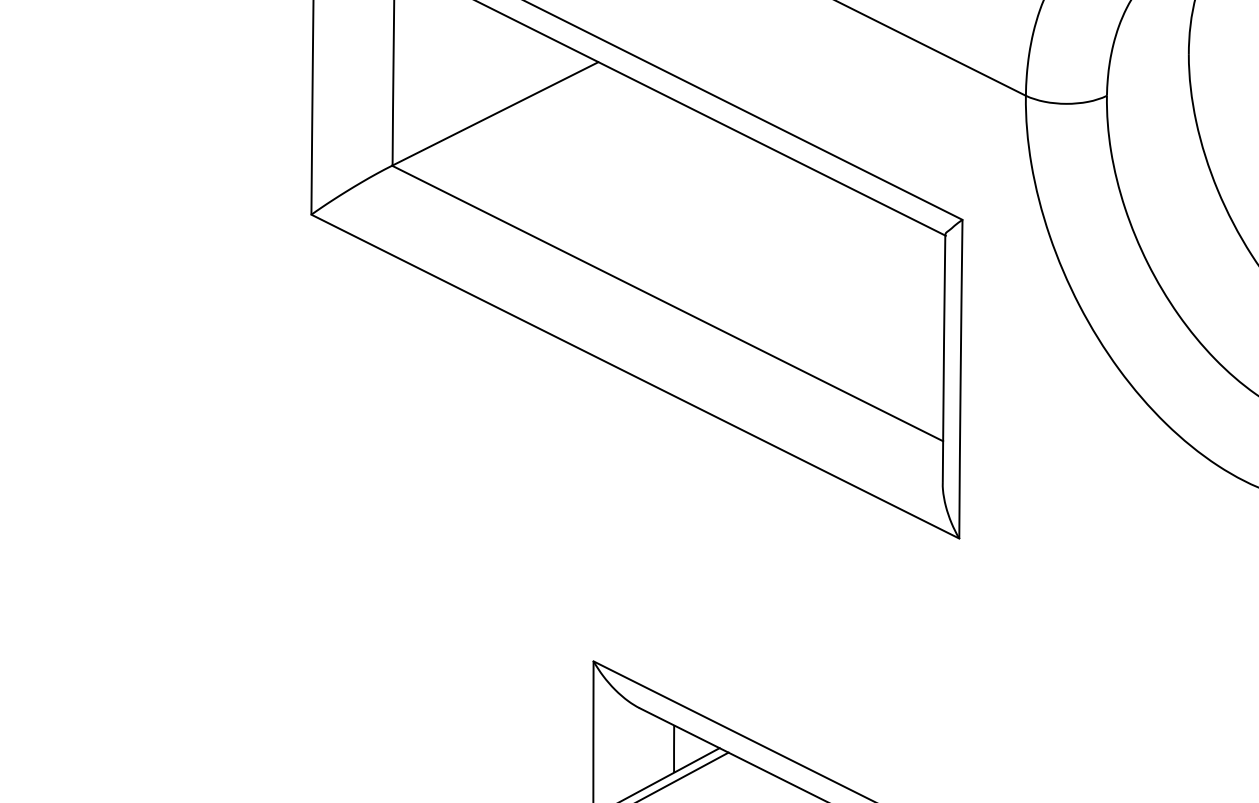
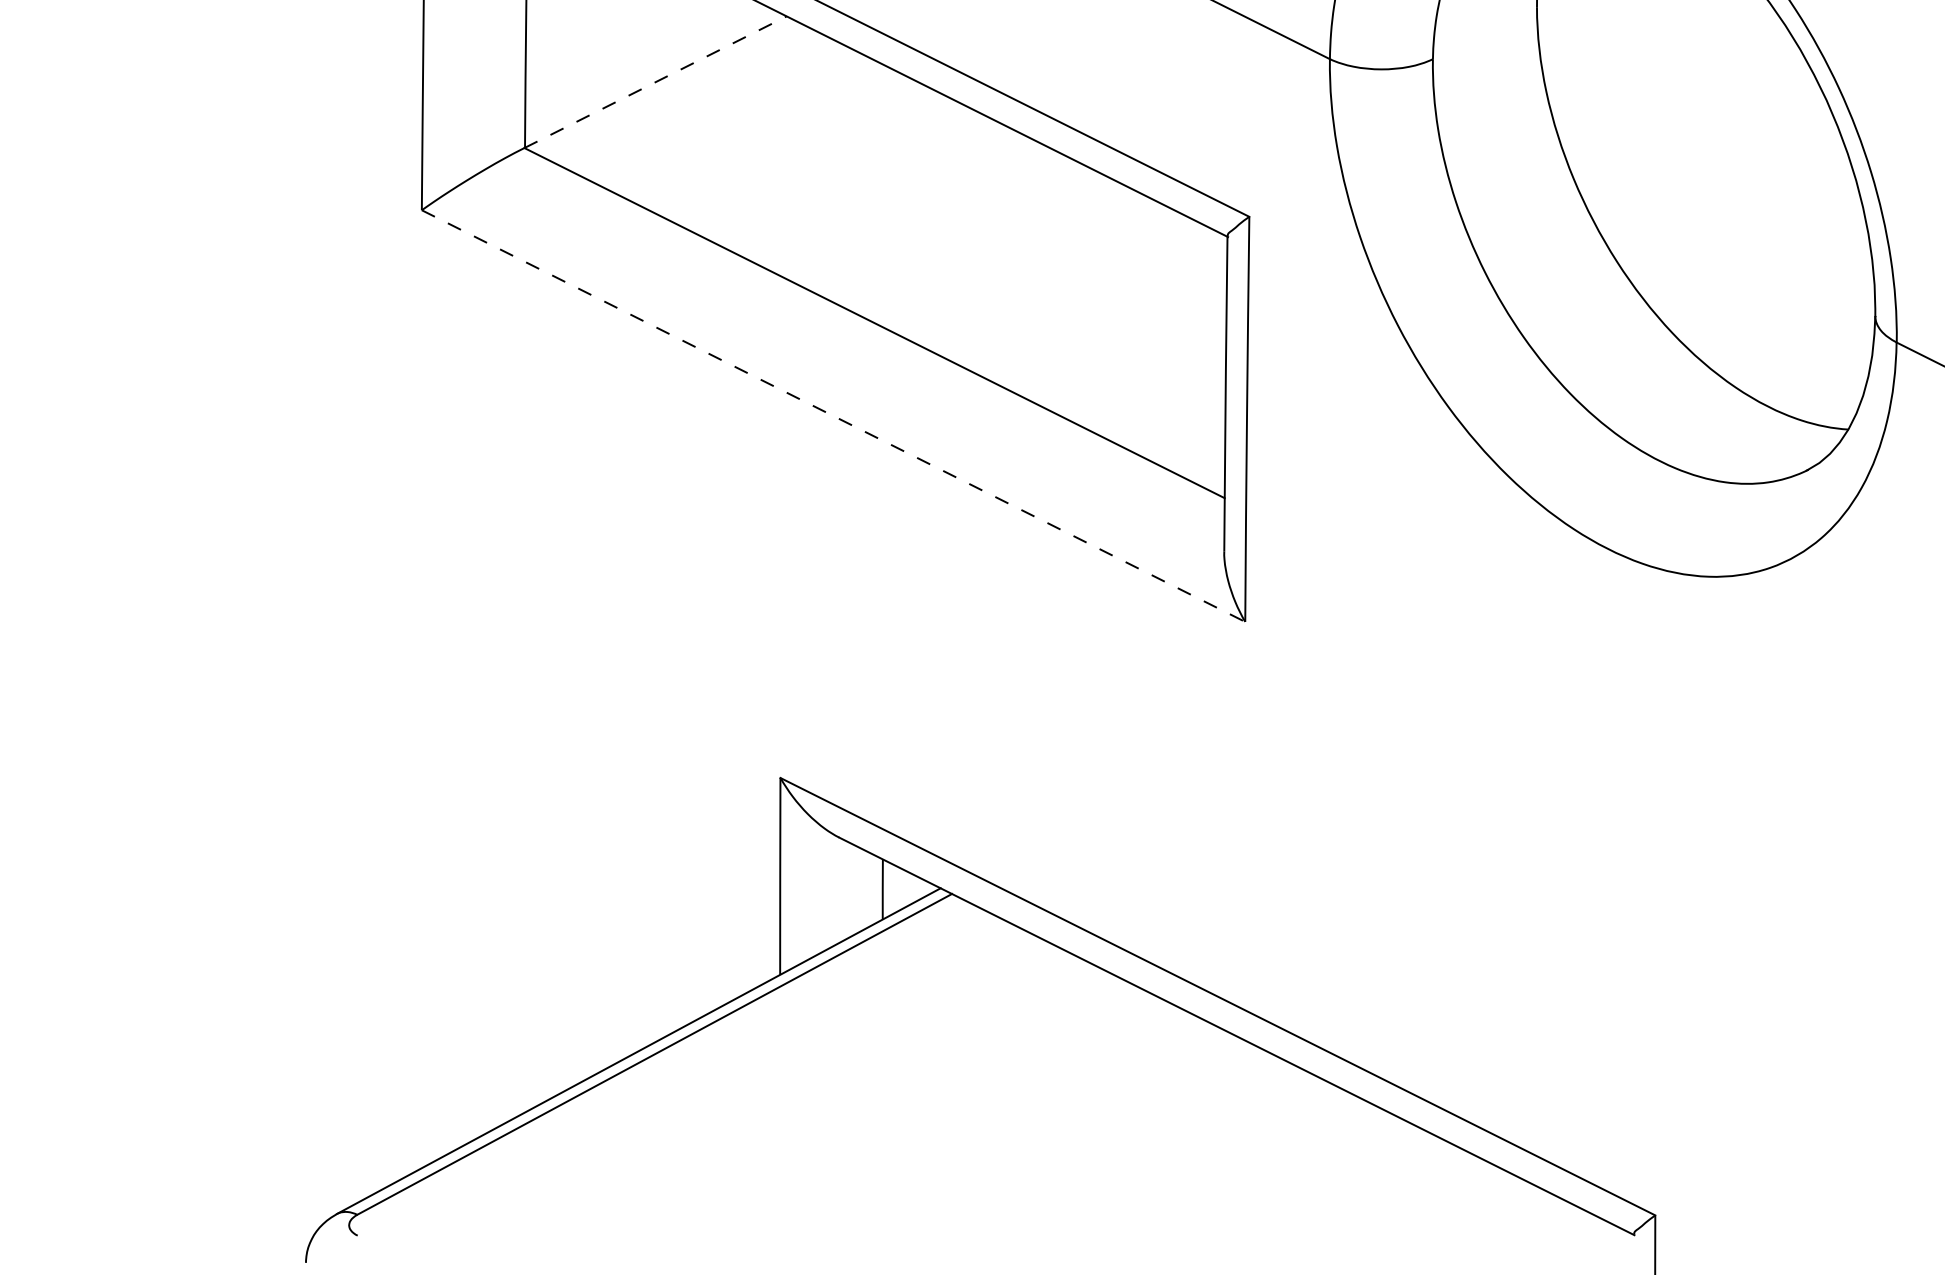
line: (495, 114) -> (655, 82), solid -> dashed
line: (636, 376) -> (834, 416), solid -> dashed

